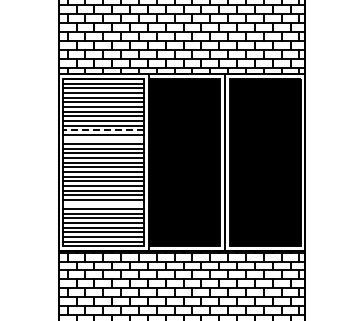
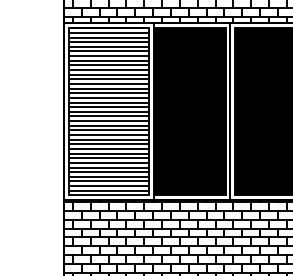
line: (103, 130) -> (108, 79), dashed -> solid
line: (103, 139) -> (108, 88), added
line: (103, 204) -> (108, 153), added

